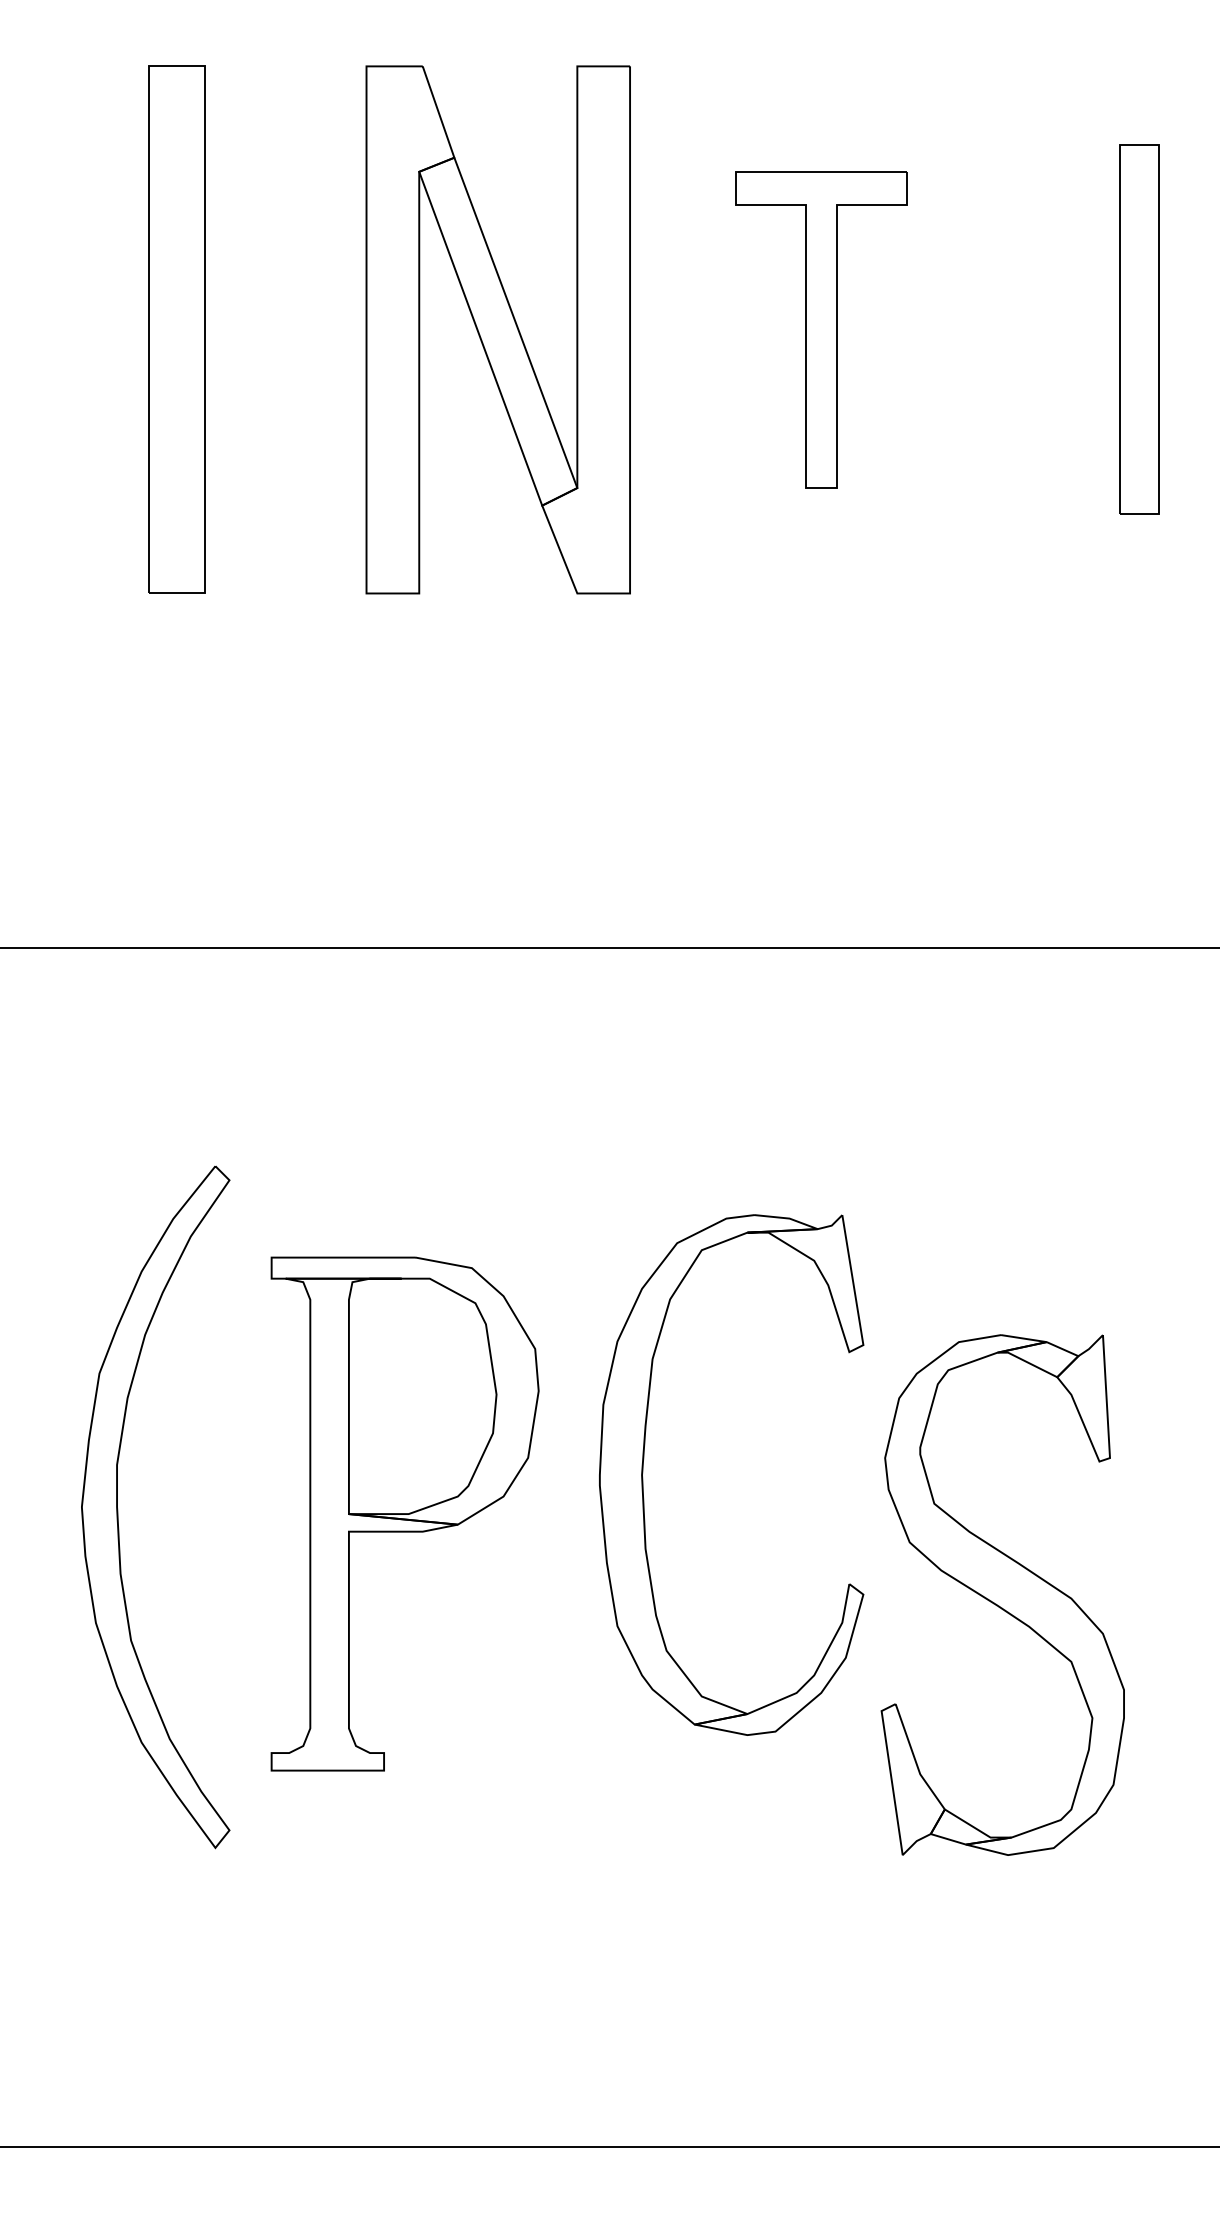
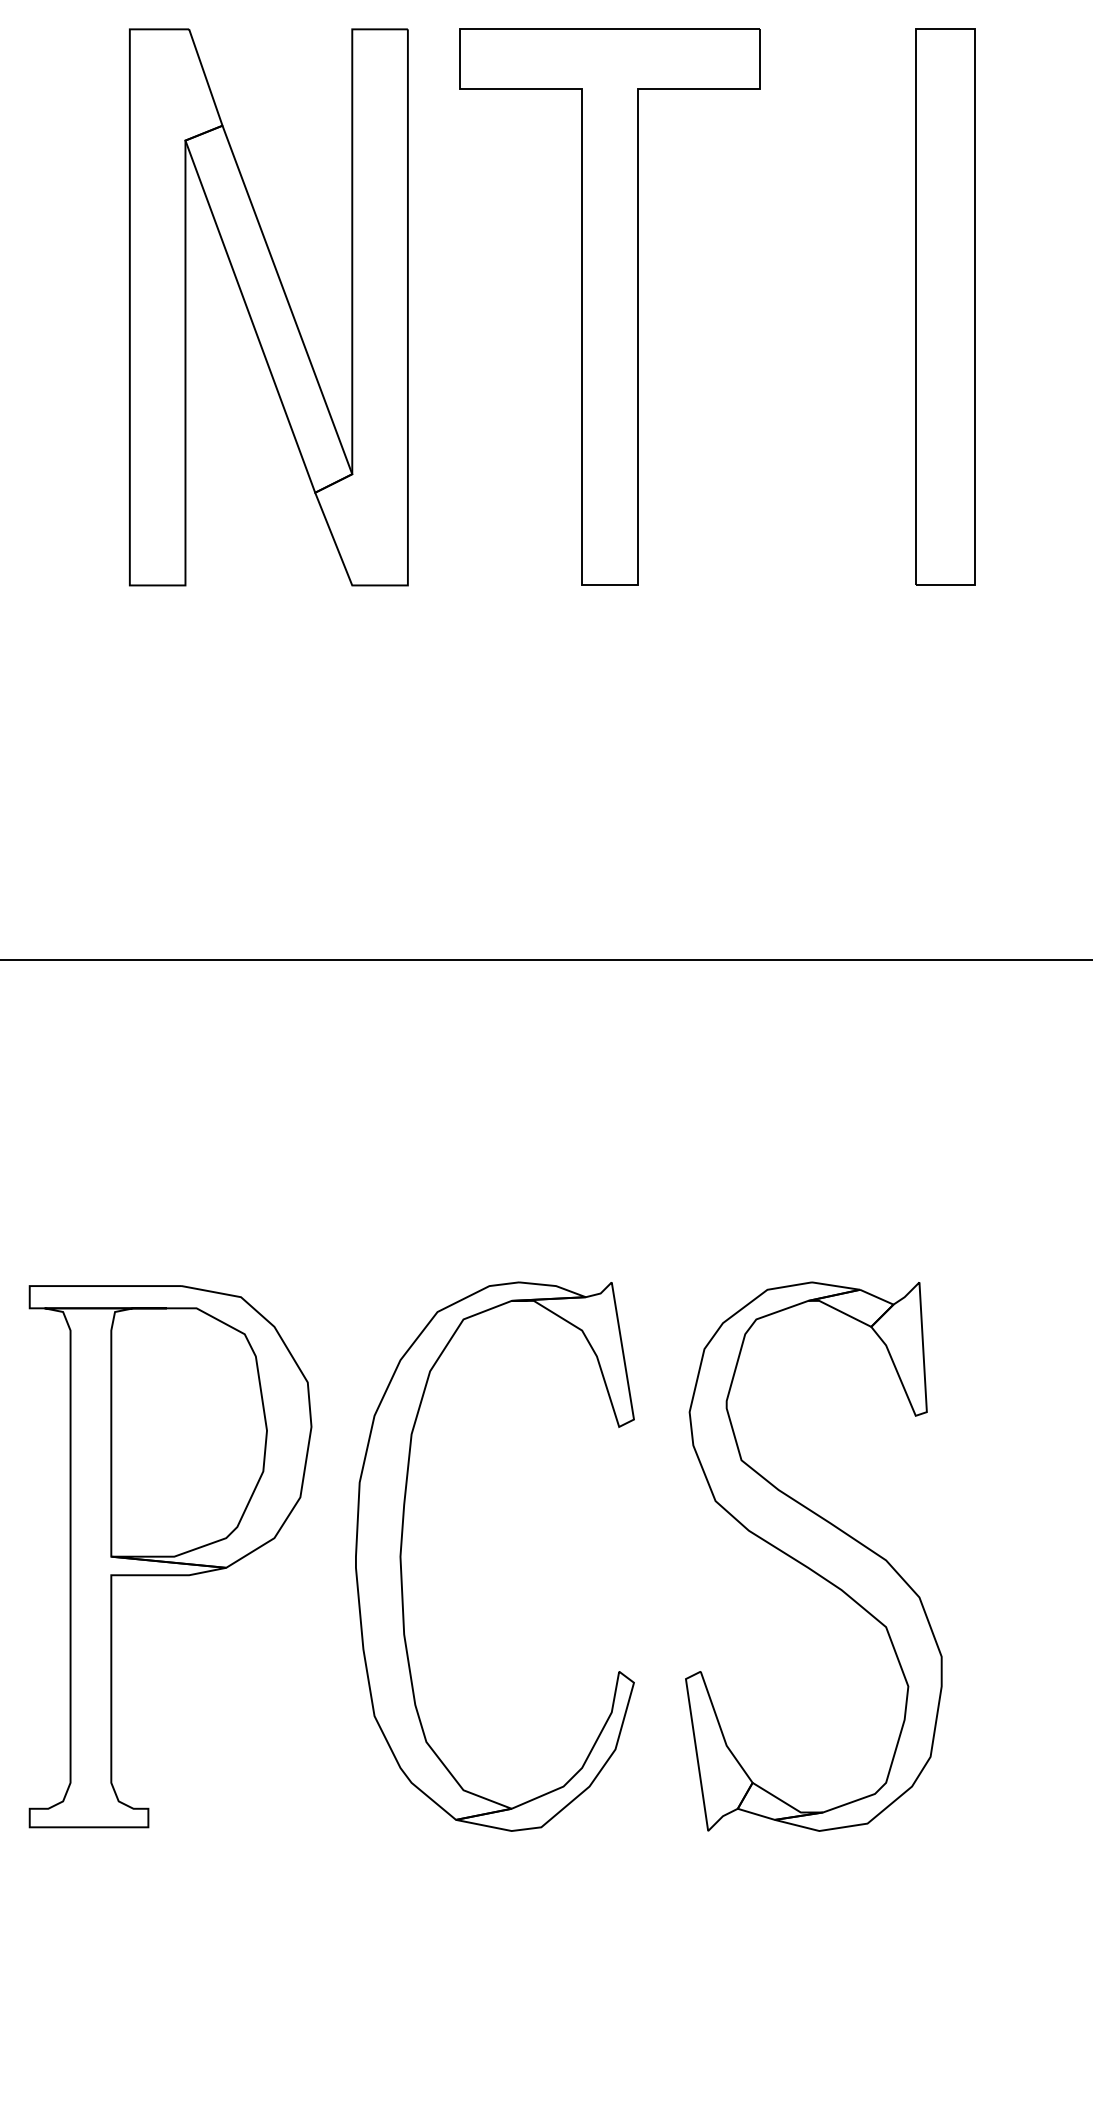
part: (821, 329) -> (609, 306), size x1.67
part: (1139, 329) -> (945, 306), size x1.43
part: (643, 1473) -> (402, 1555), moved
part: (1002, 1594) -> (813, 1556), moved

